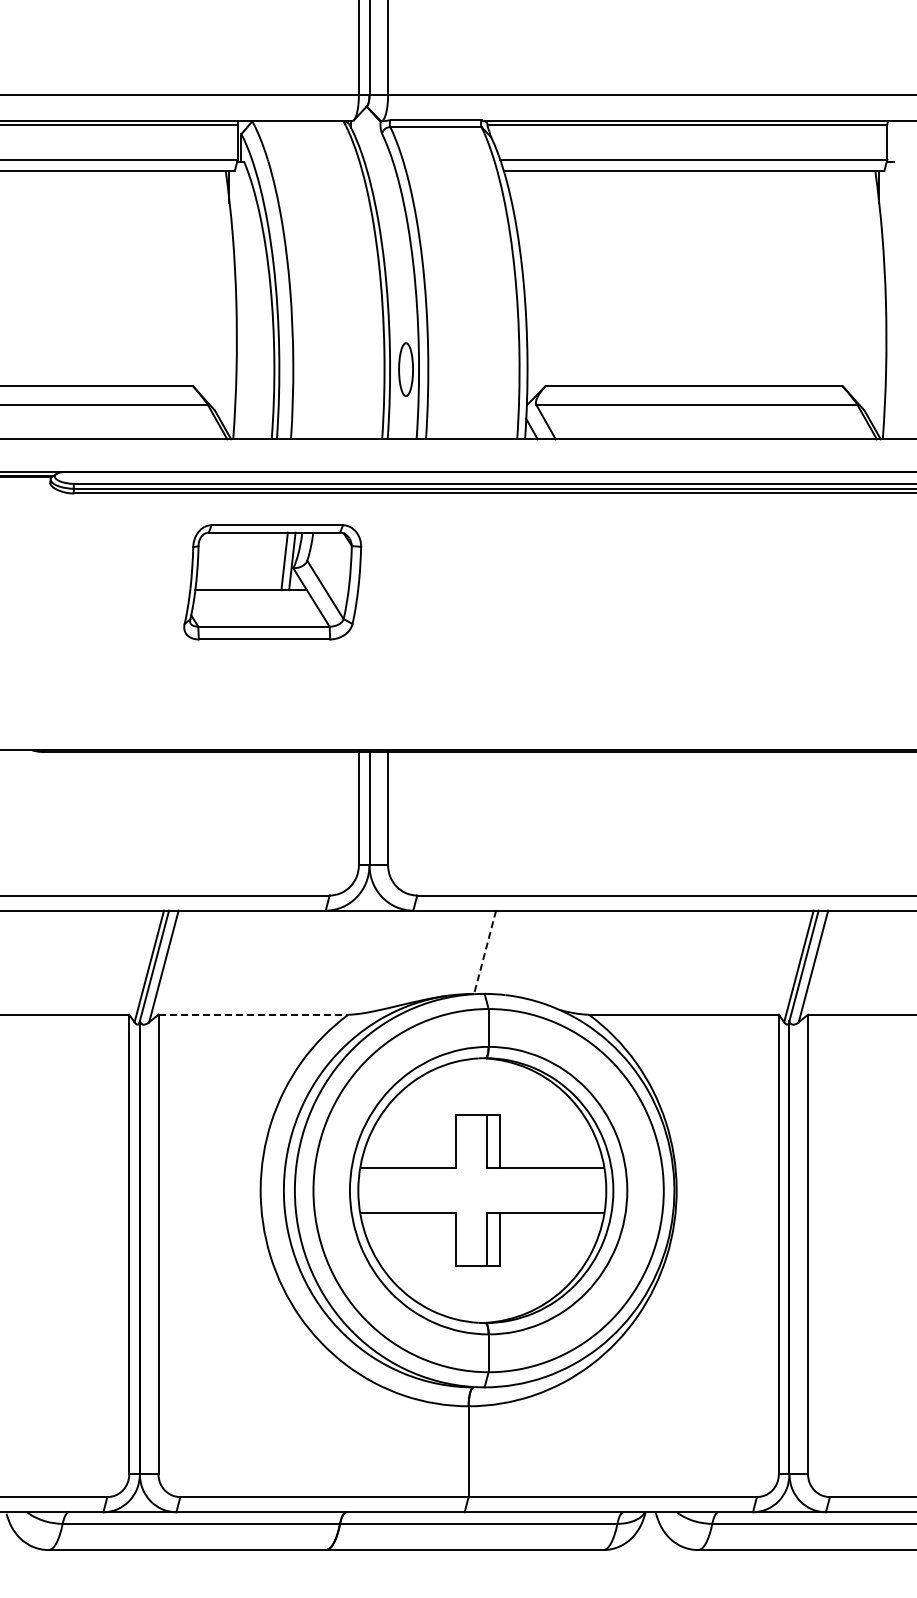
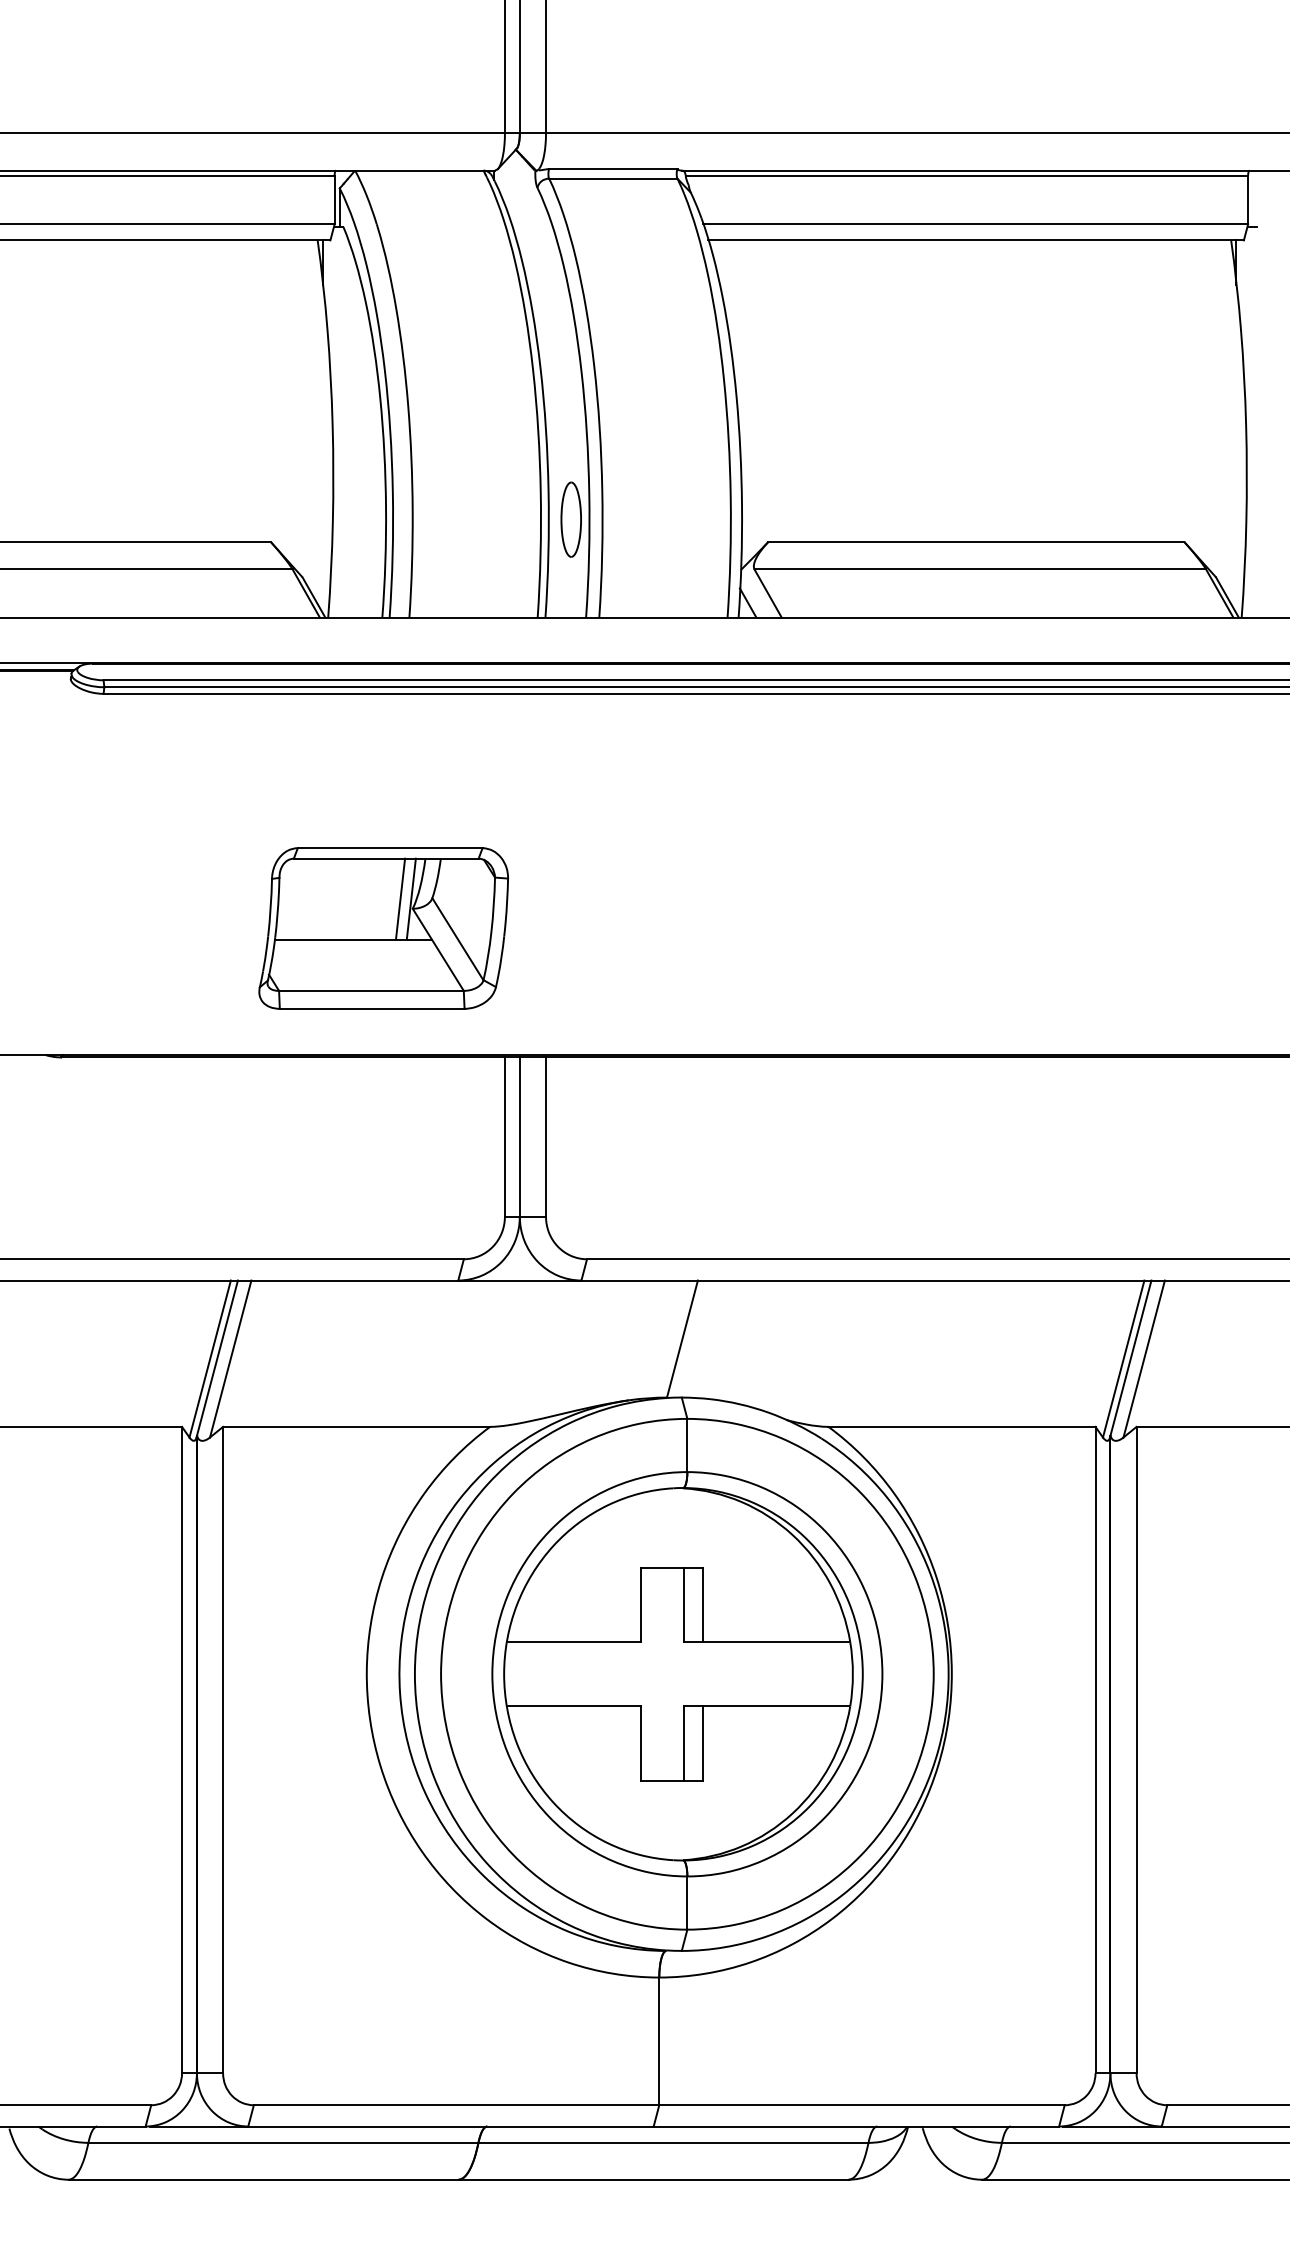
part: (272, 582) -> (383, 928), moved
line: (485, 952) -> (682, 1339), dashed -> solid
line: (253, 1014) -> (356, 1426), dashed -> solid

